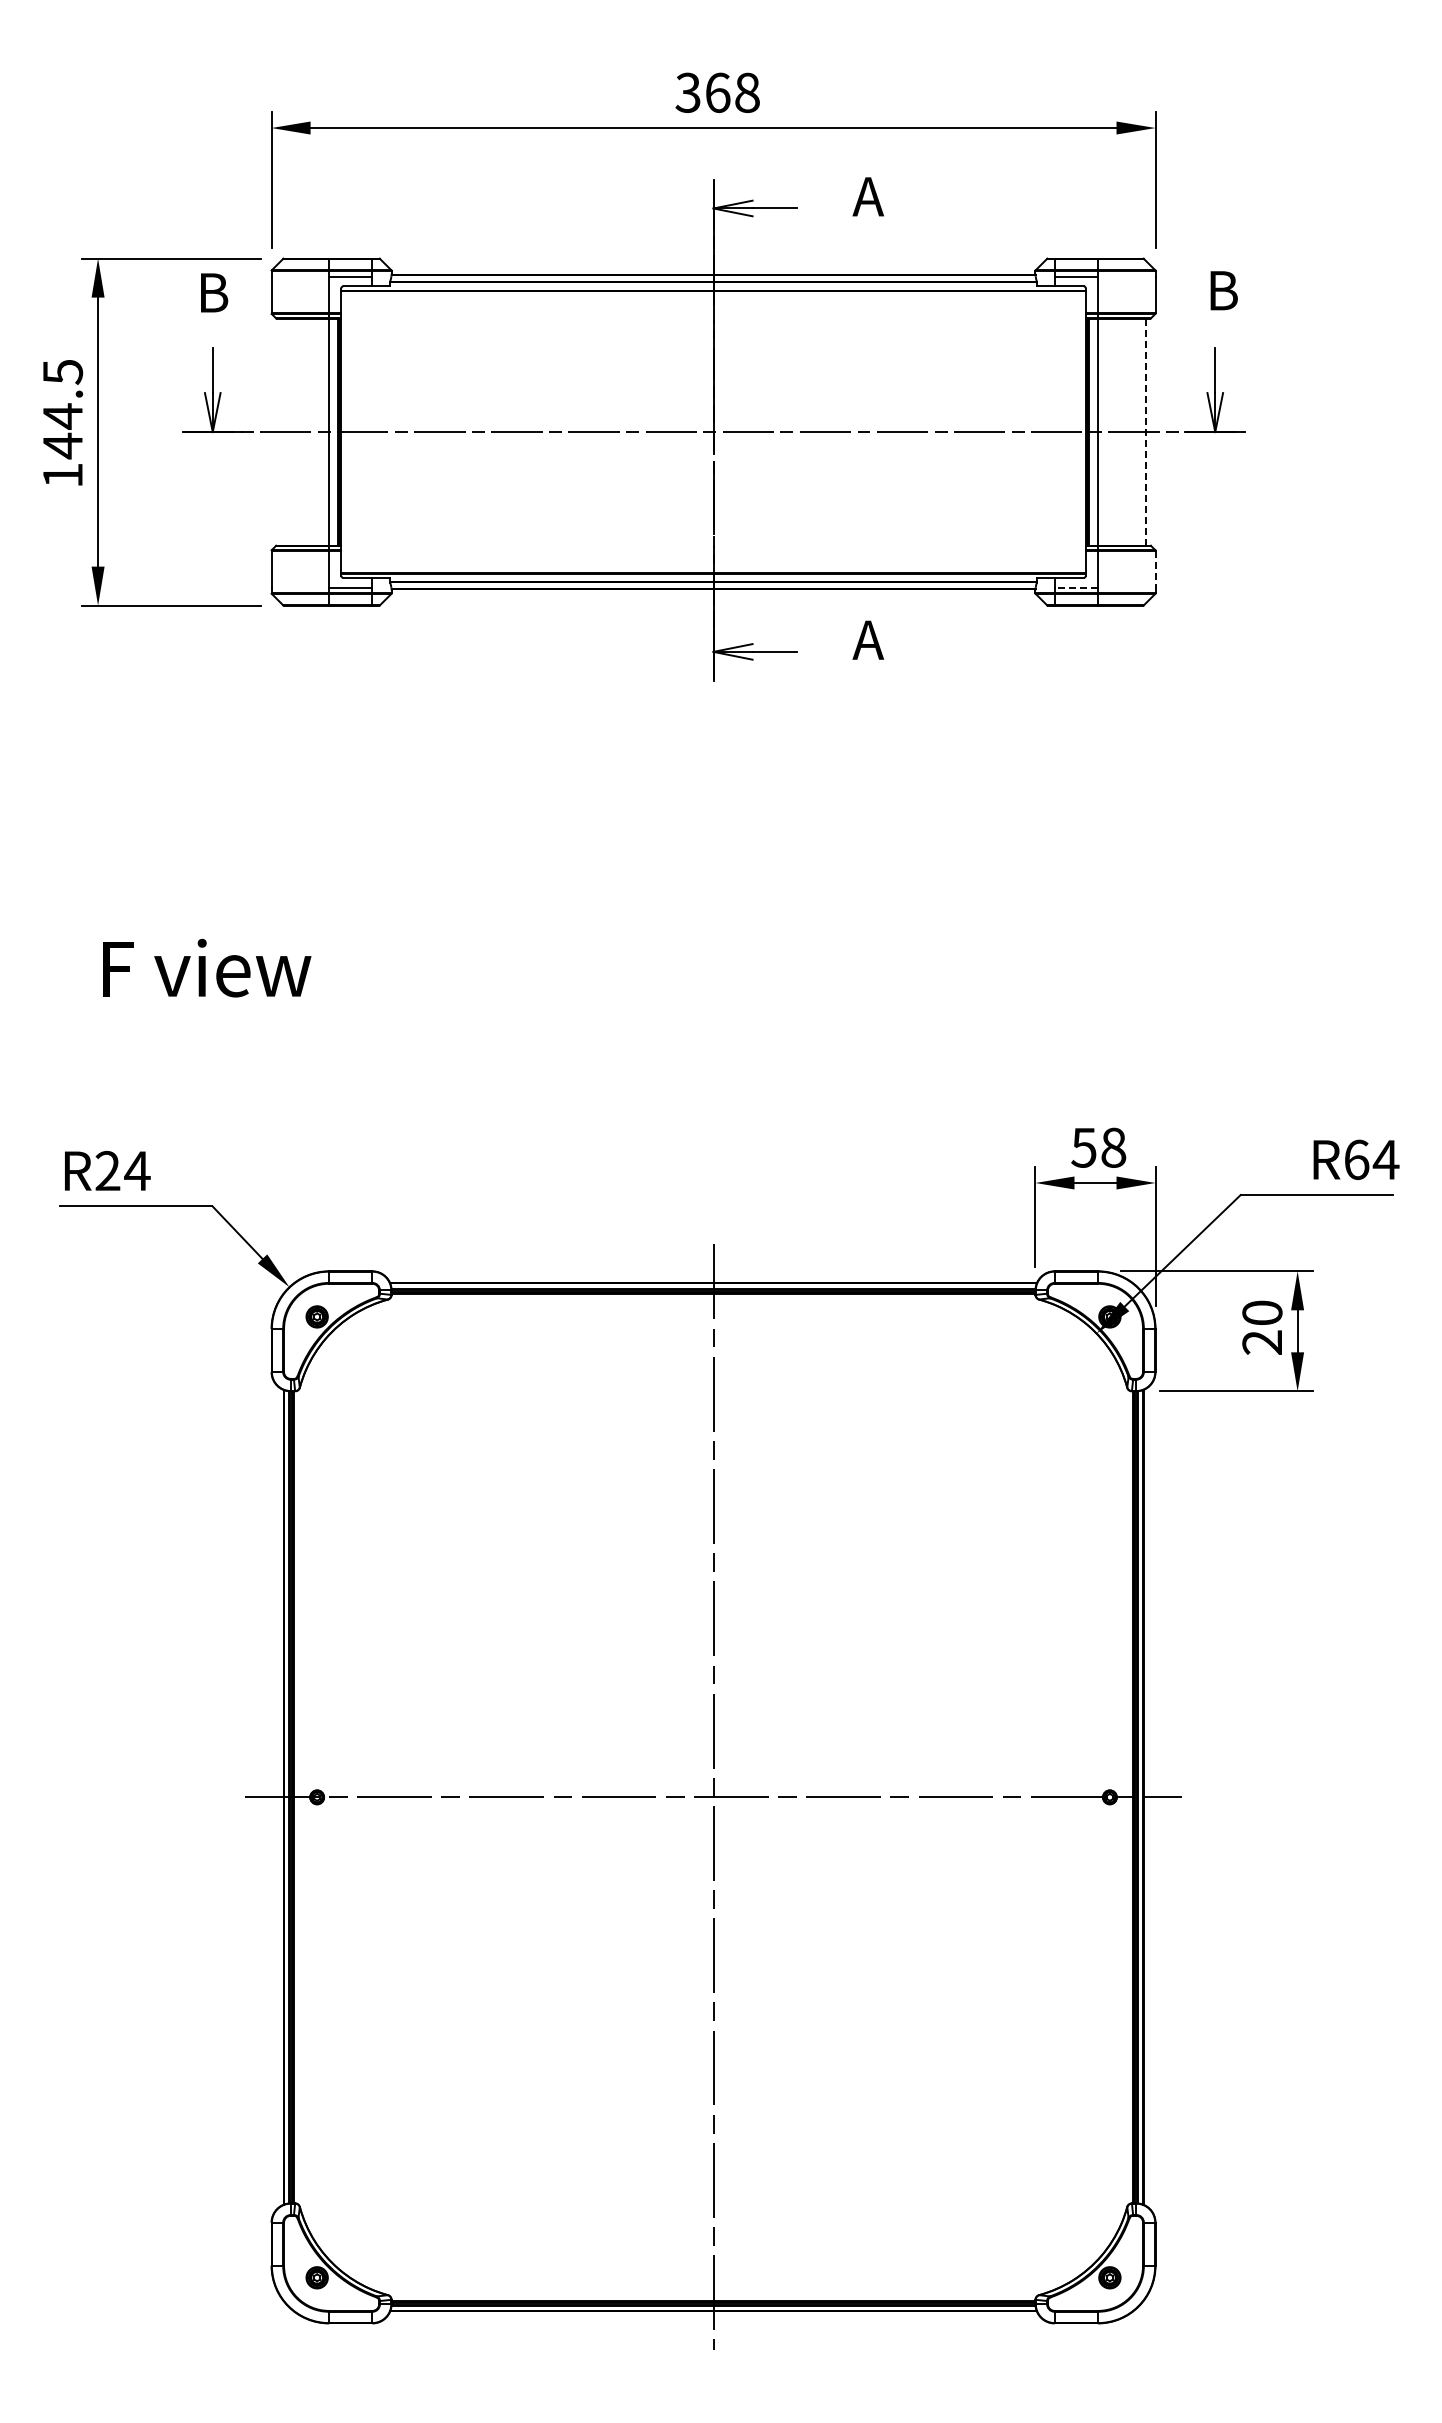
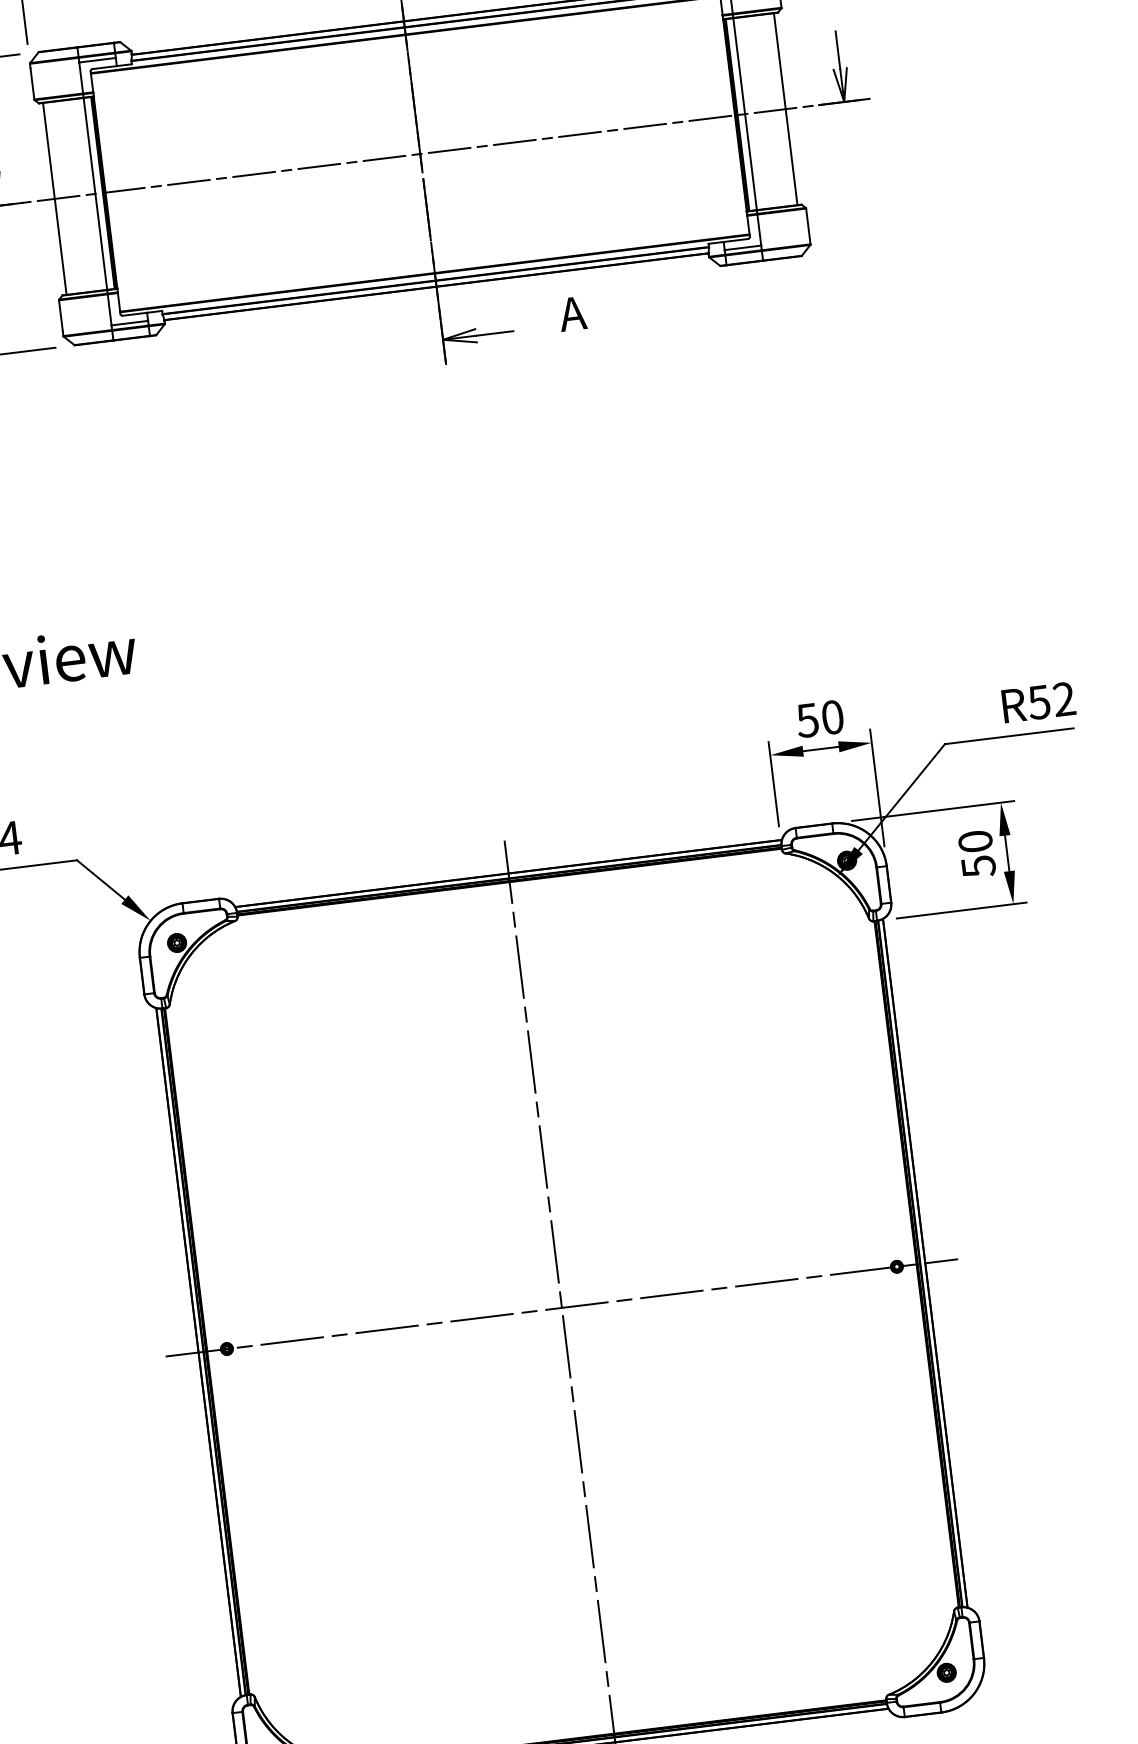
line: (281, 431) -> (55, 198), added
line: (1145, 432) -> (785, 109), dashed -> solid
line: (1155, 569) -> (808, 224), dashed -> solid
line: (1076, 587) -> (743, 247), dashed -> solid
text: (1113, 1147) -> (832, 717), 58 -> 50
text: (1371, 1159) -> (1051, 700), R64 -> R52
text: (1262, 1342) -> (978, 866), 20 -> 50

